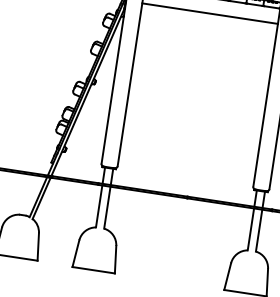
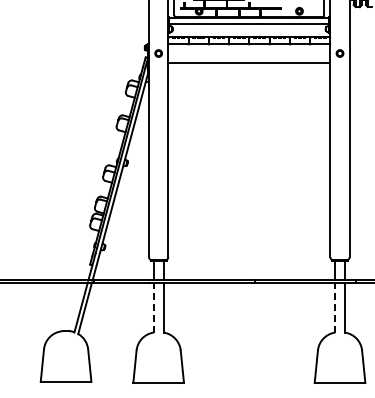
line: (98, 206) -> (153, 307), solid -> dashed
line: (251, 229) -> (335, 307), solid -> dashed

